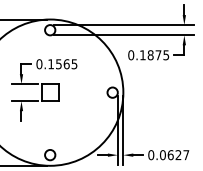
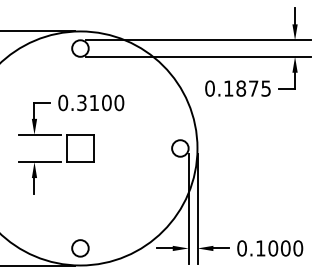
text: (62, 64) -> (100, 103), 0.1565 -> 0.3100
text: (174, 155) -> (279, 249), 0.0627 -> 0.1000

